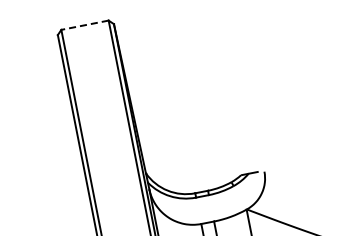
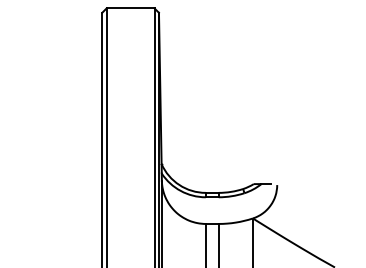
line: (84, 25) -> (130, 8), dashed -> solid

